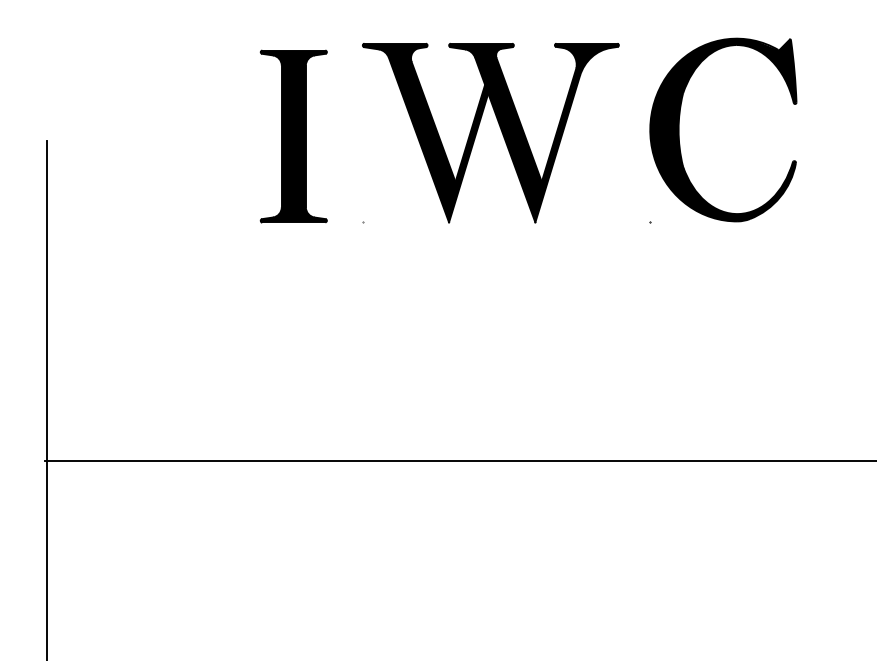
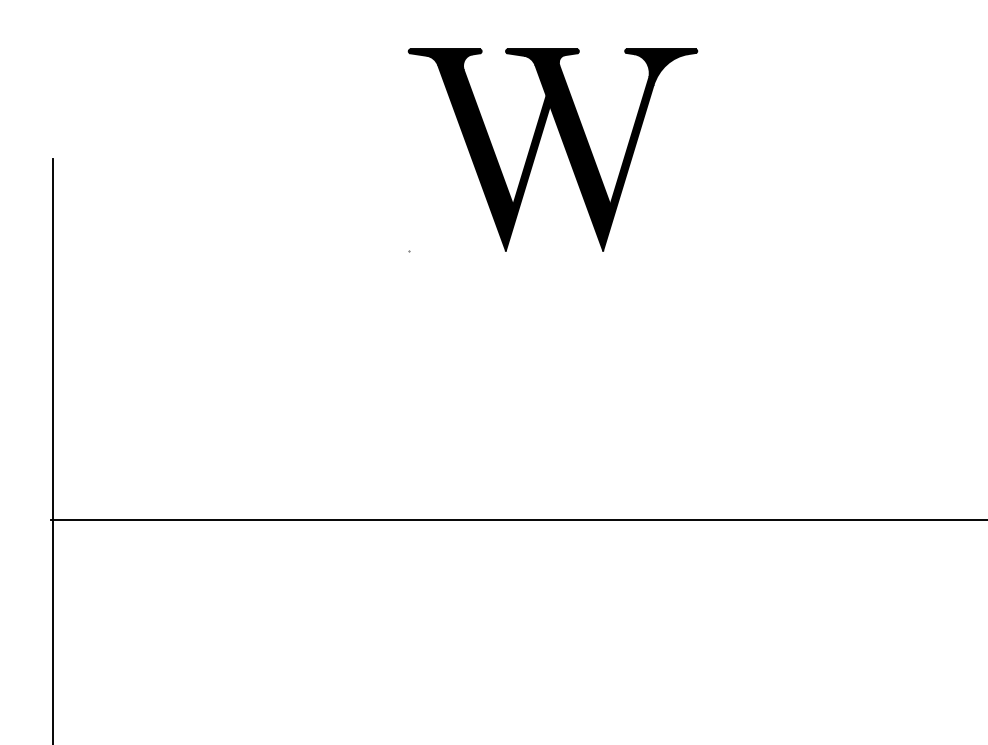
part: (679, 130) -> (765, 147), removed
part: (293, 137) -> (330, 154), removed

